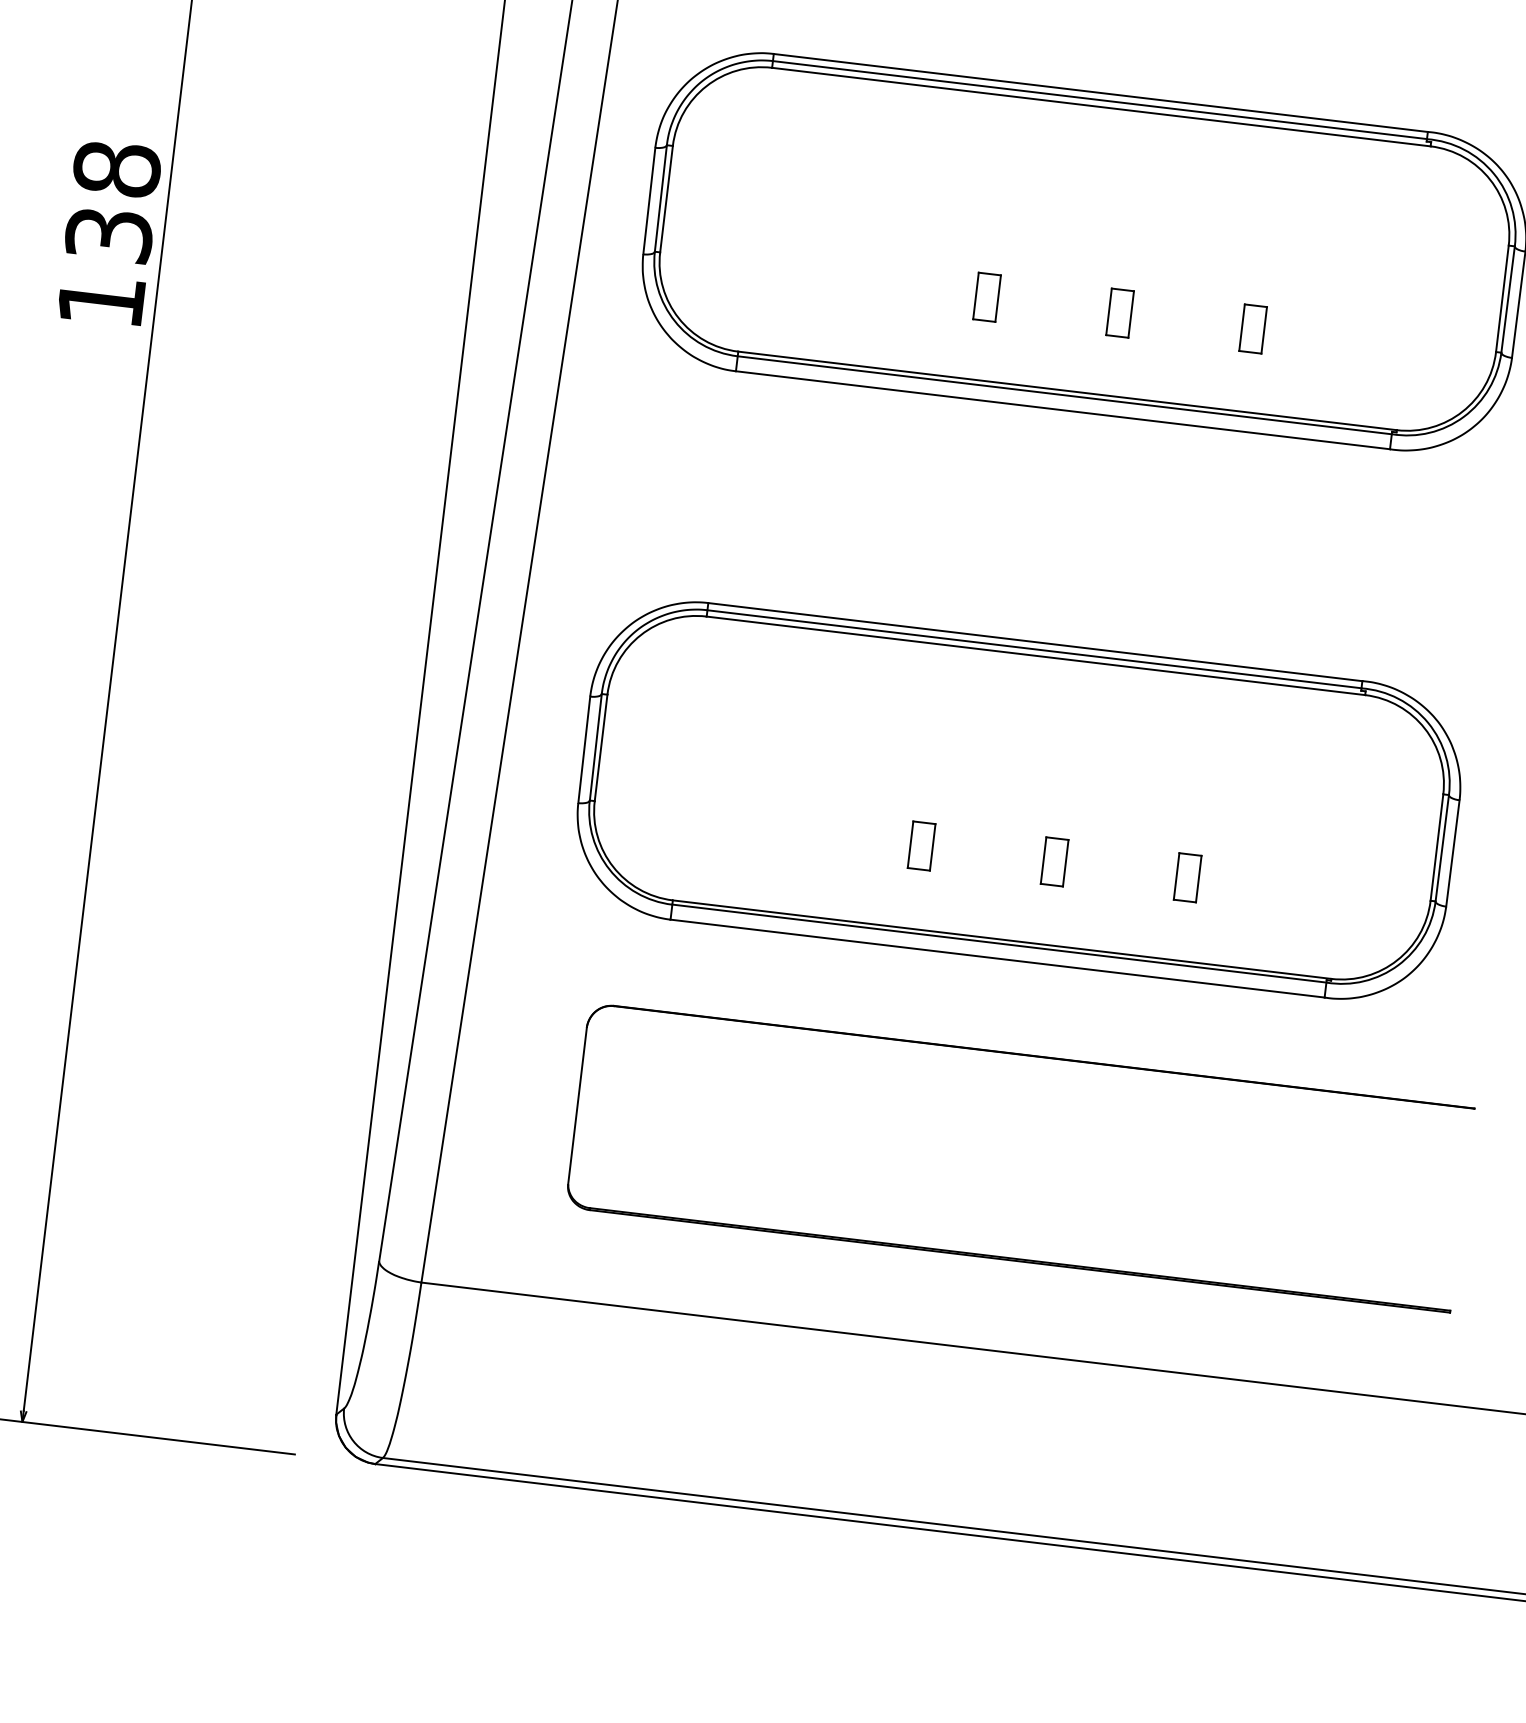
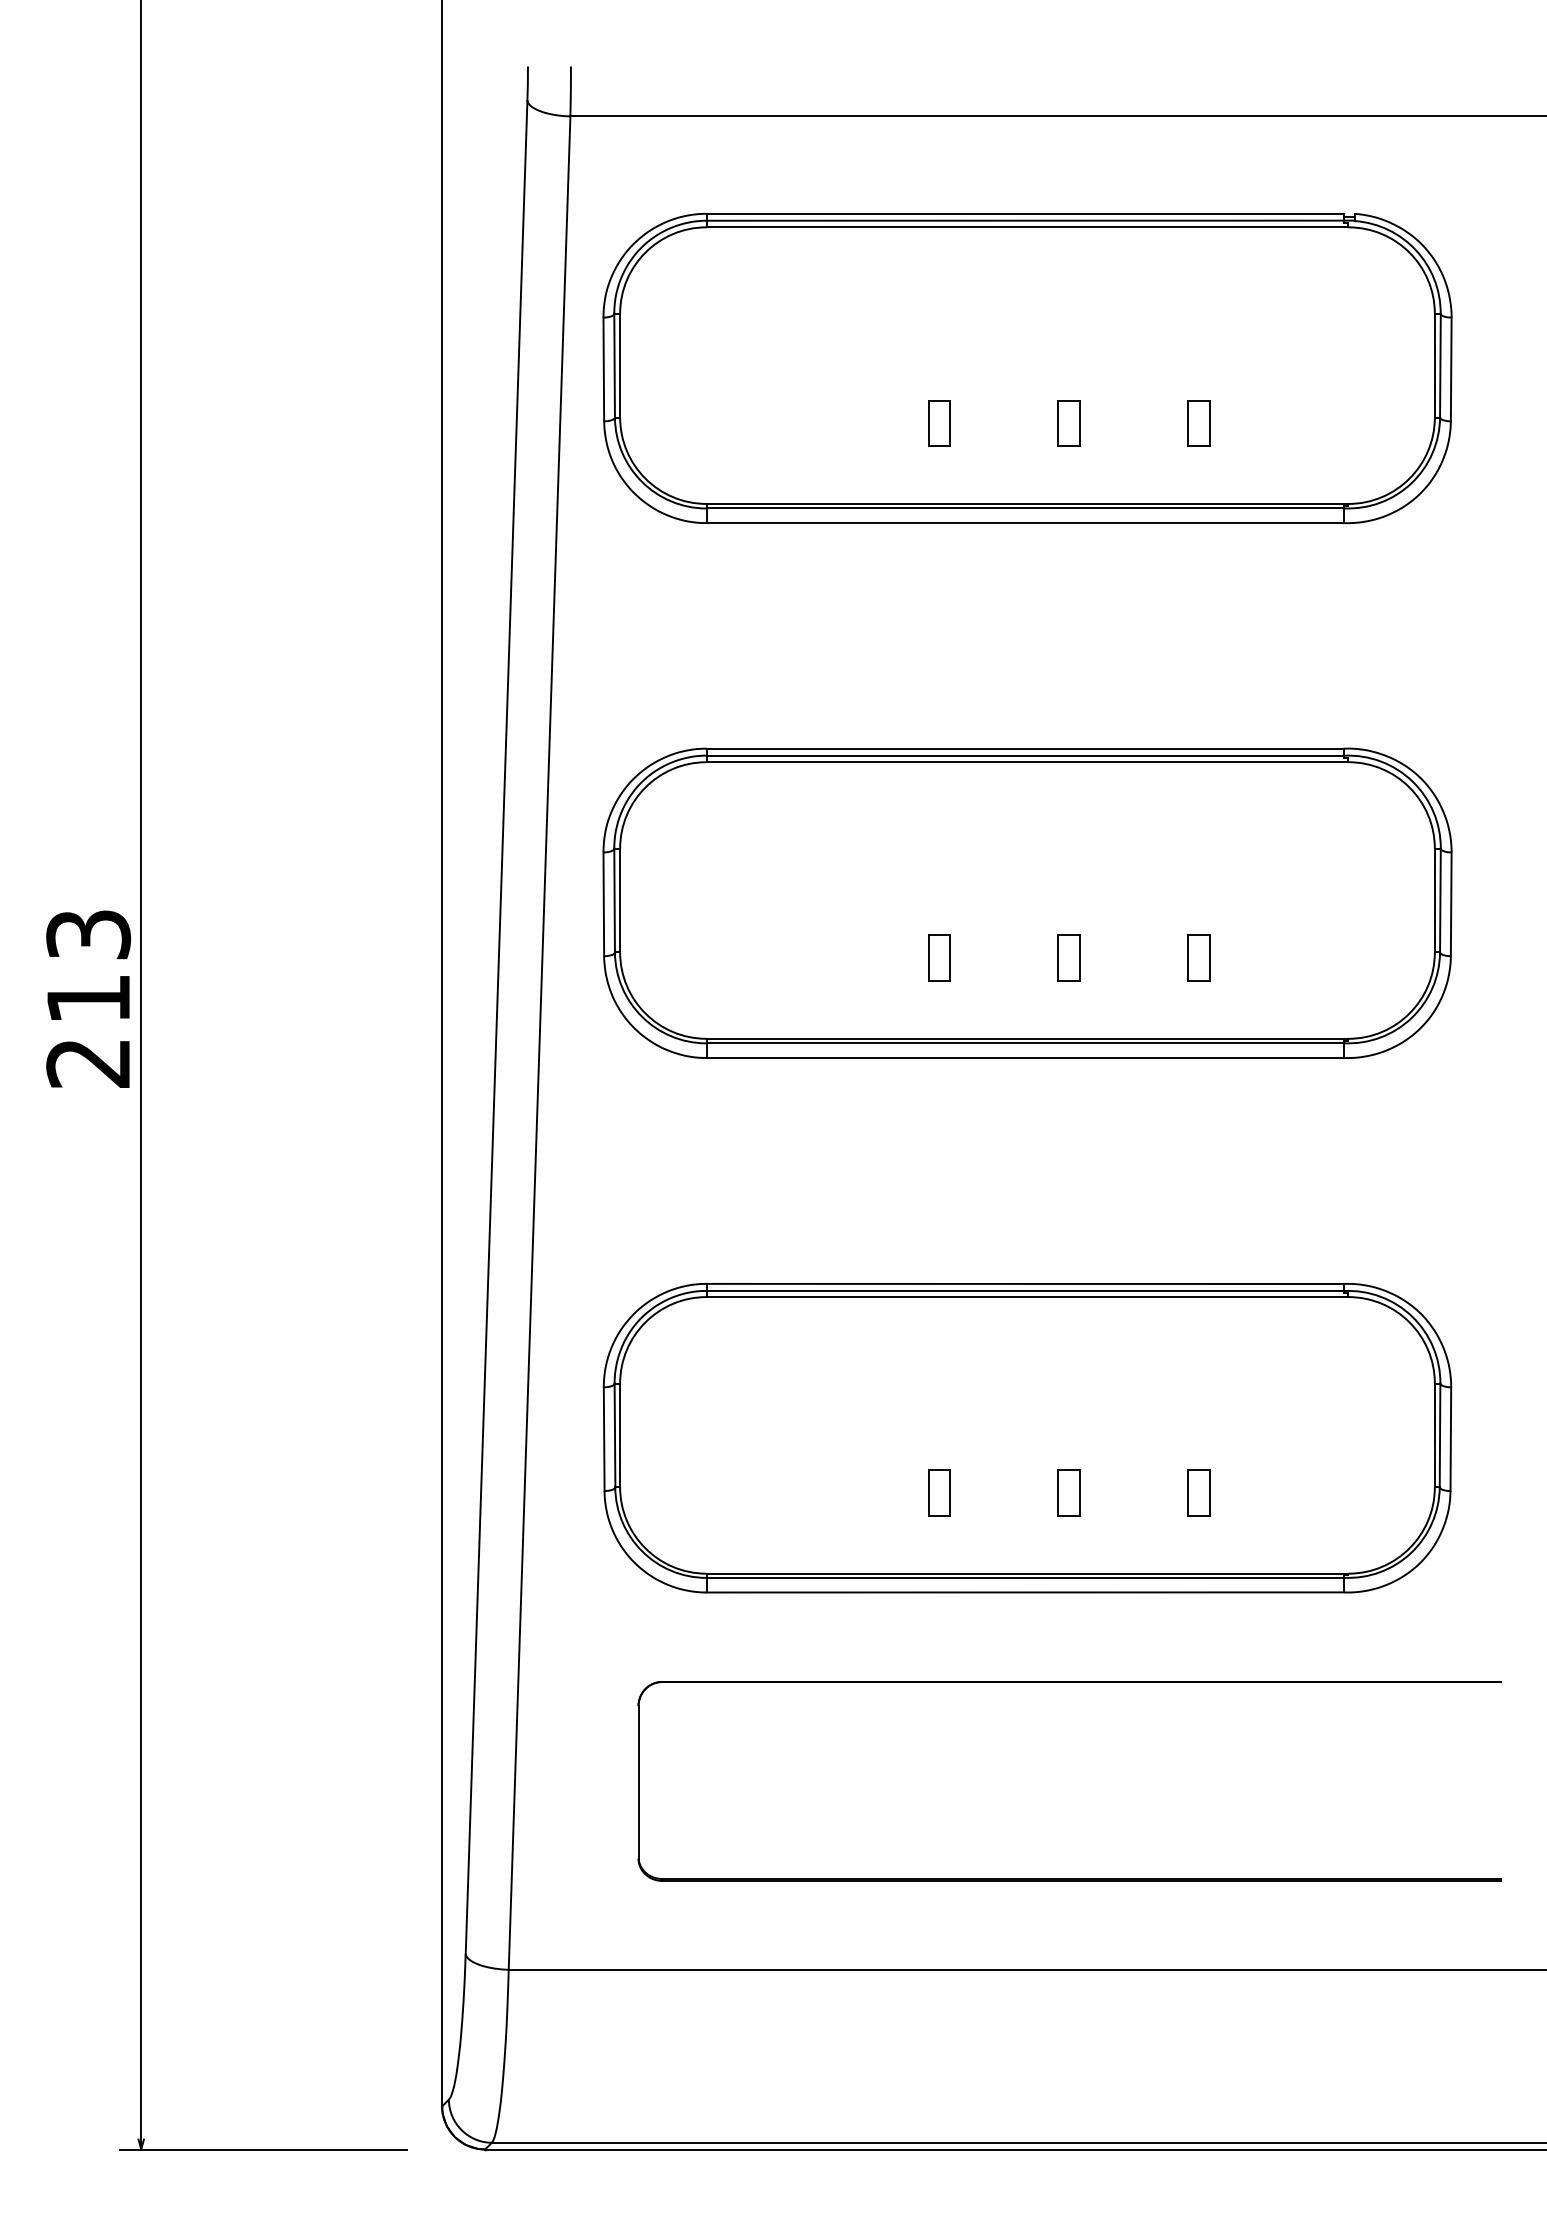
text: (109, 234) -> (88, 998), 138 -> 213

